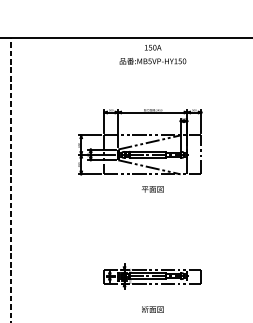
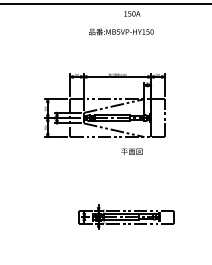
text: (152, 61) -> (120, 32), moved
part: (140, 142) -> (105, 106), moved
part: (152, 276) -> (125, 217), moved

